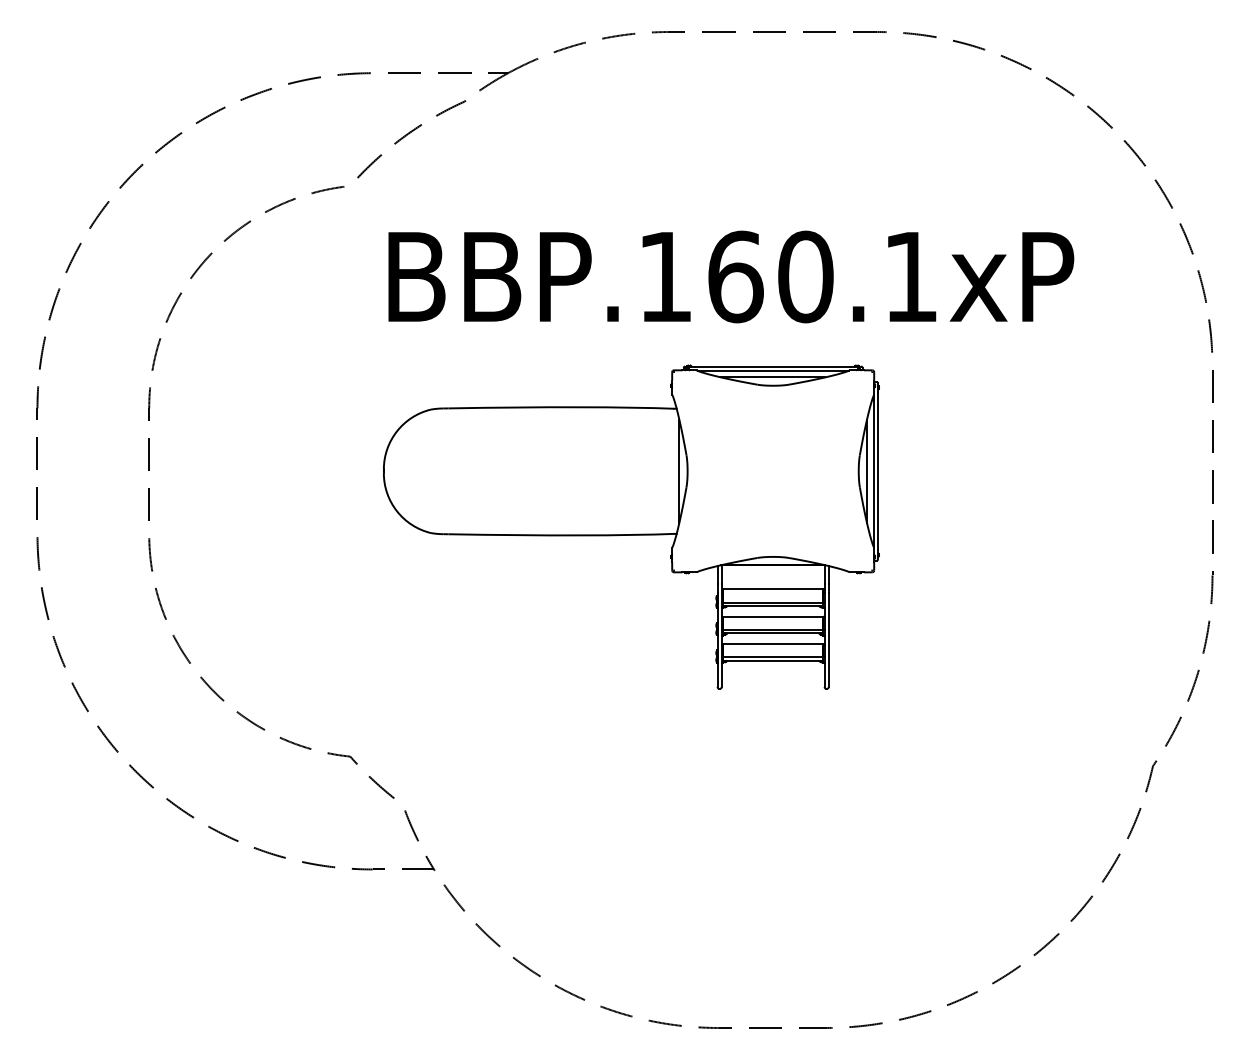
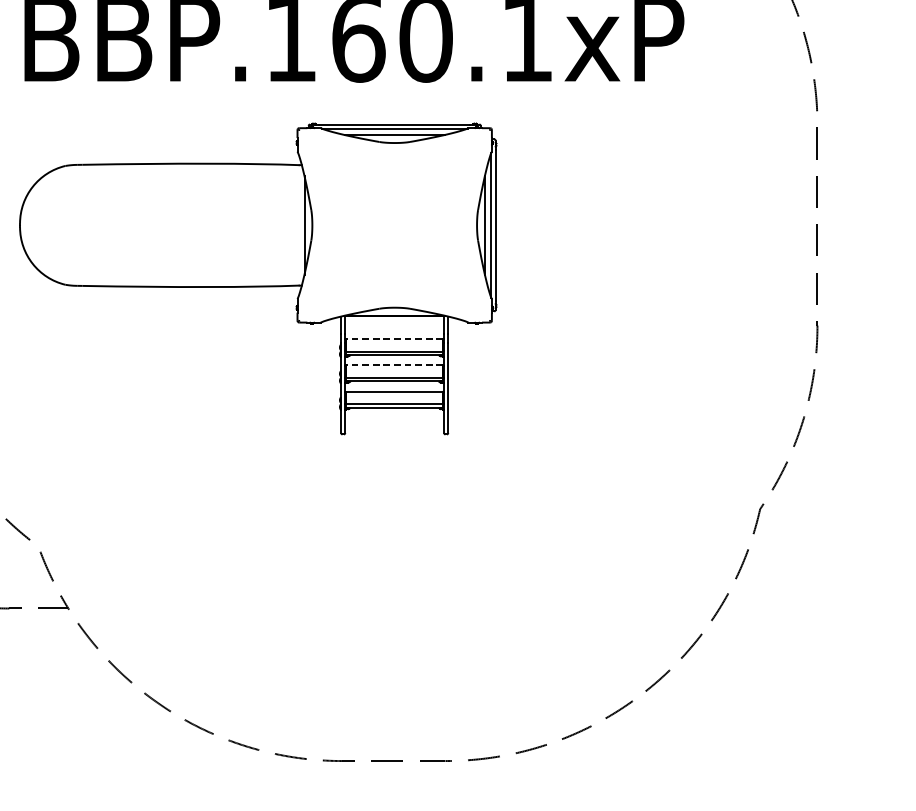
line: (772, 589) -> (394, 339), solid -> dashed
line: (772, 616) -> (394, 365), solid -> dashed

